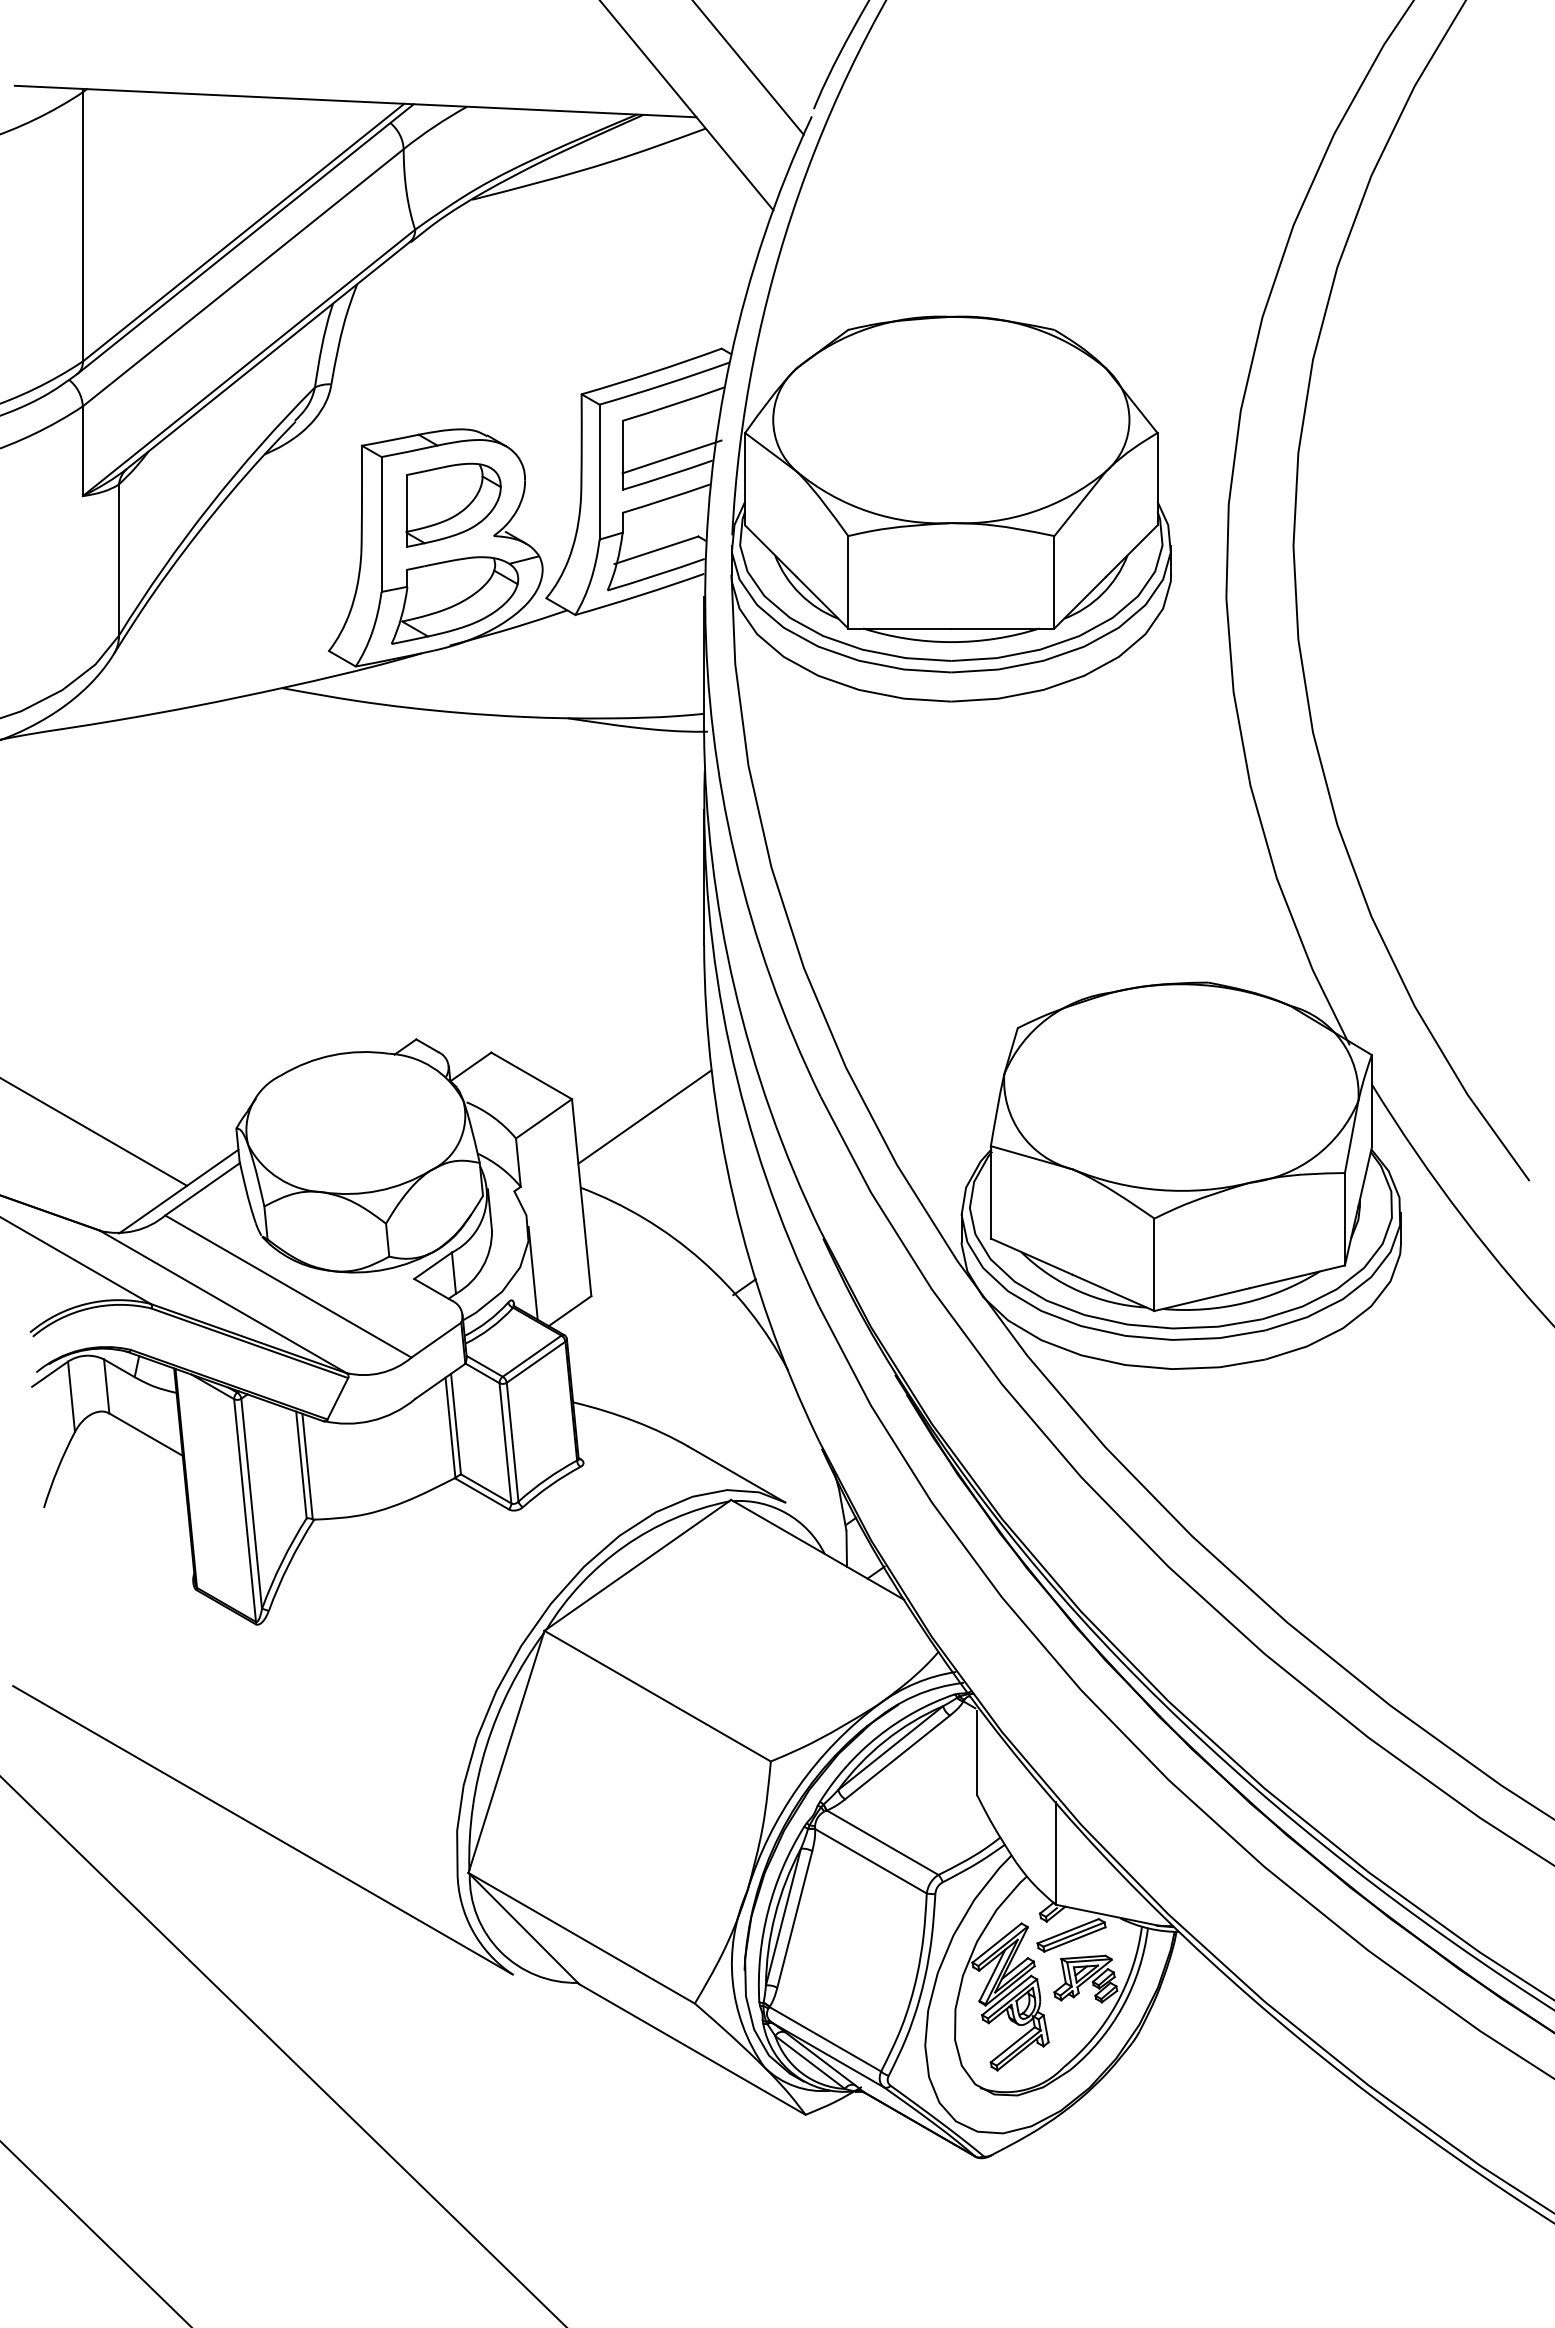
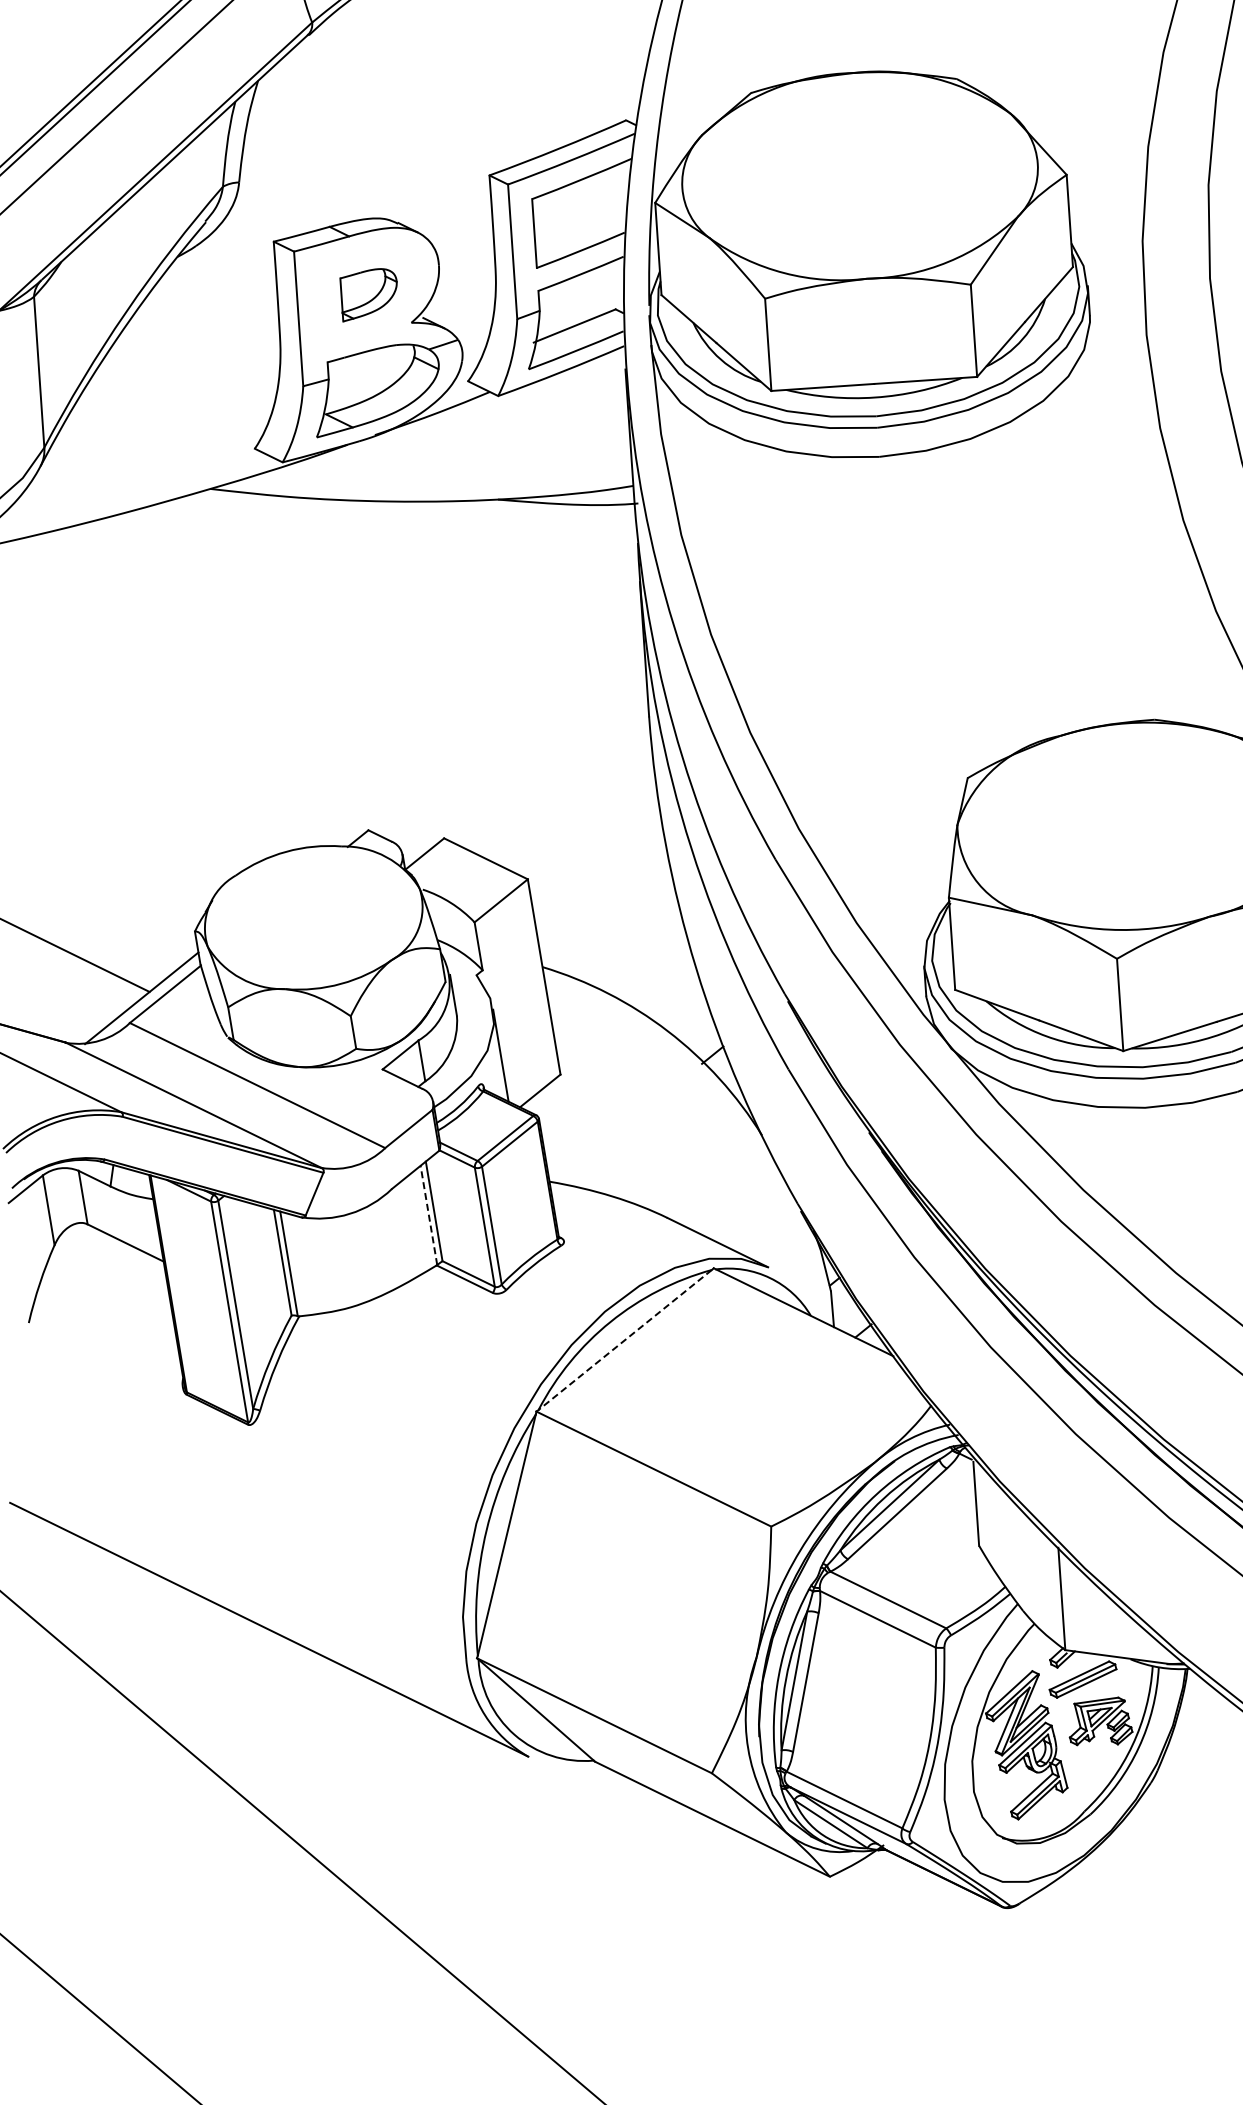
line: (671, 456) -> (583, 231), removed
part: (453, 504) -> (369, 294), size x0.6
line: (644, 1116) -> (601, 891), removed
line: (450, 1427) -> (428, 1215), solid -> dashed
line: (637, 1565) -> (624, 1340), solid -> dashed

